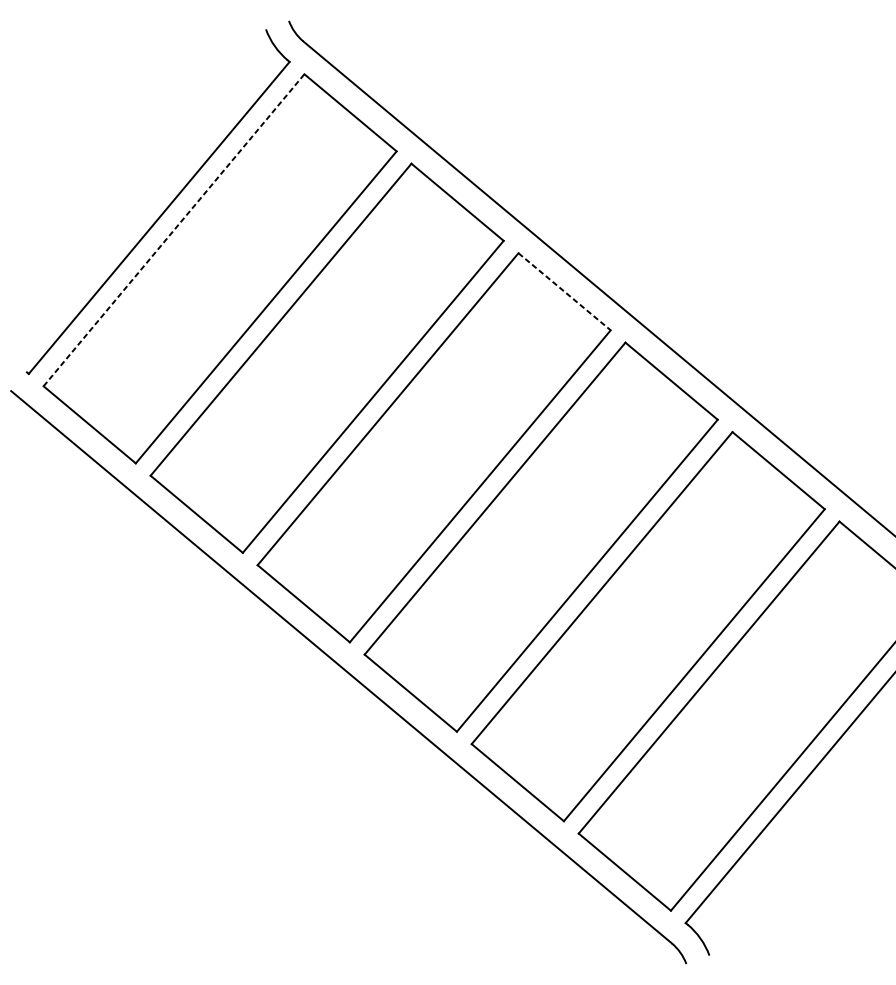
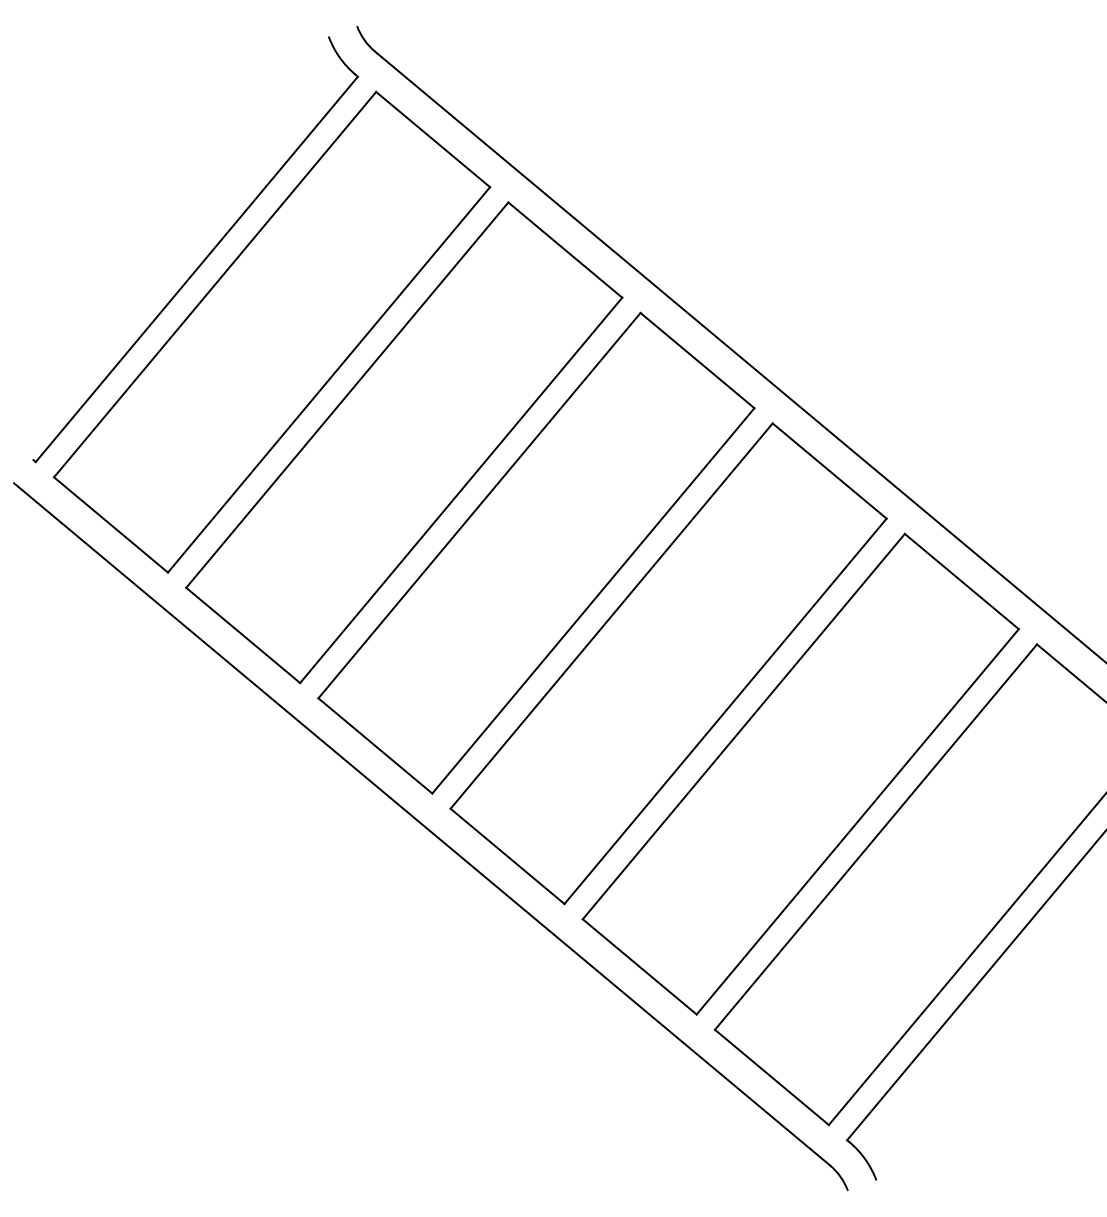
line: (174, 230) -> (215, 284), dashed -> solid
line: (564, 291) -> (697, 360), dashed -> solid

